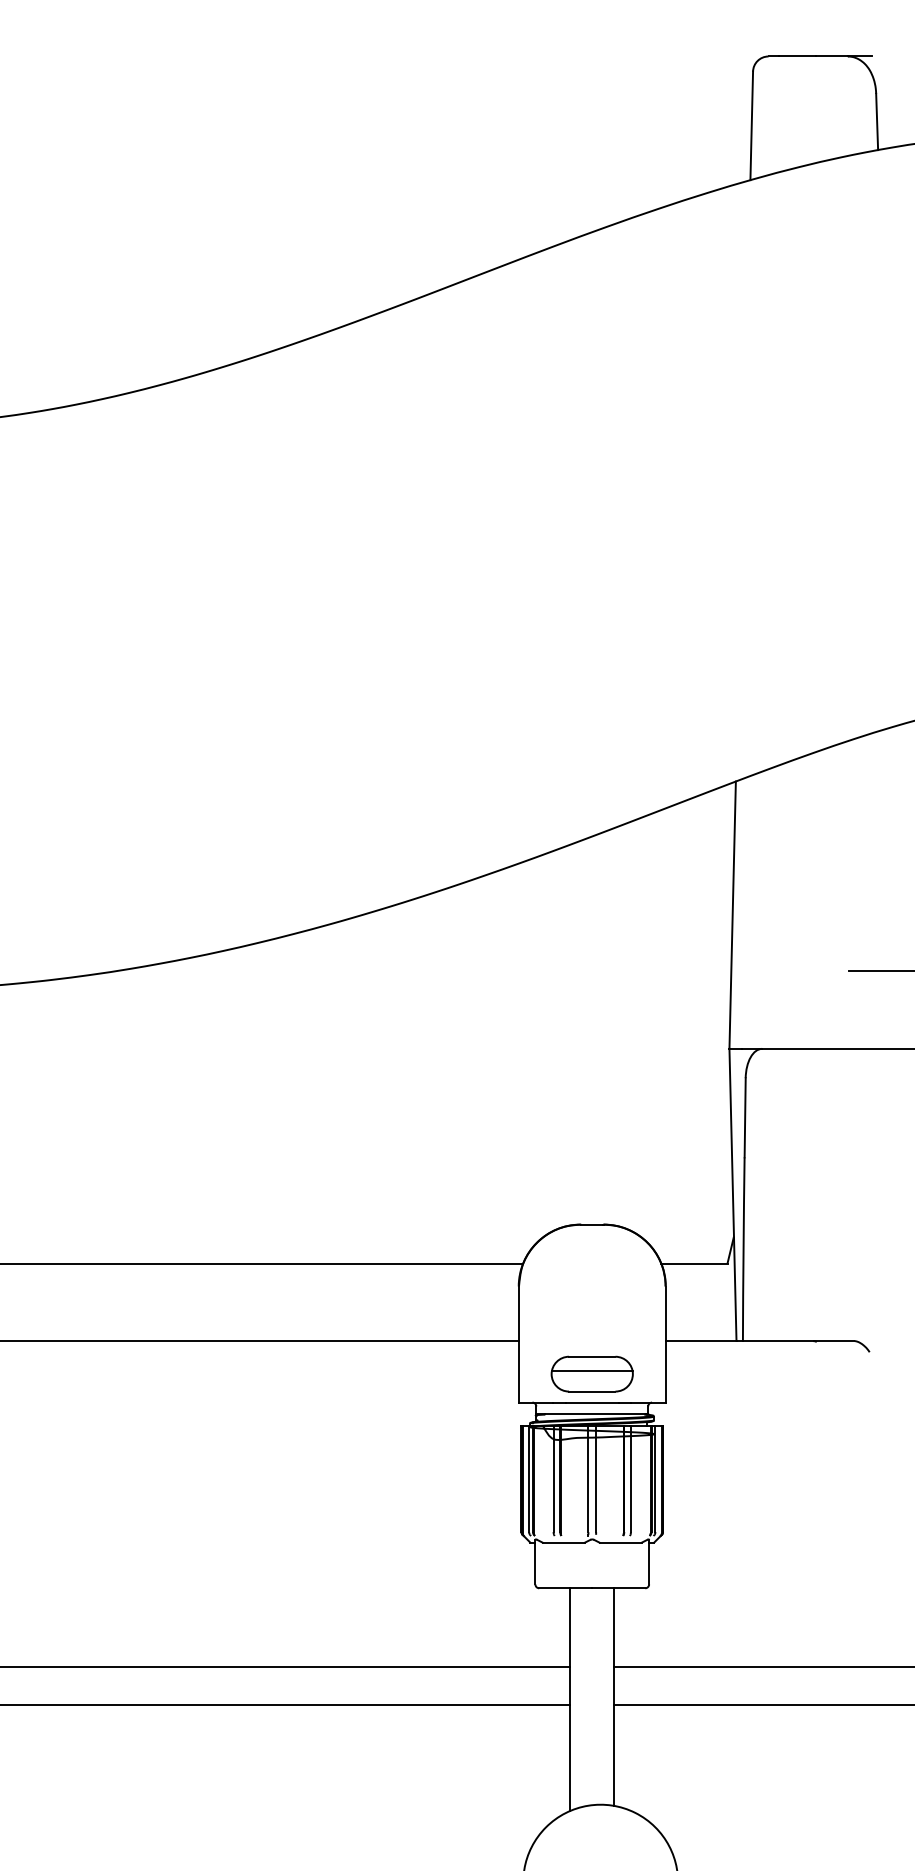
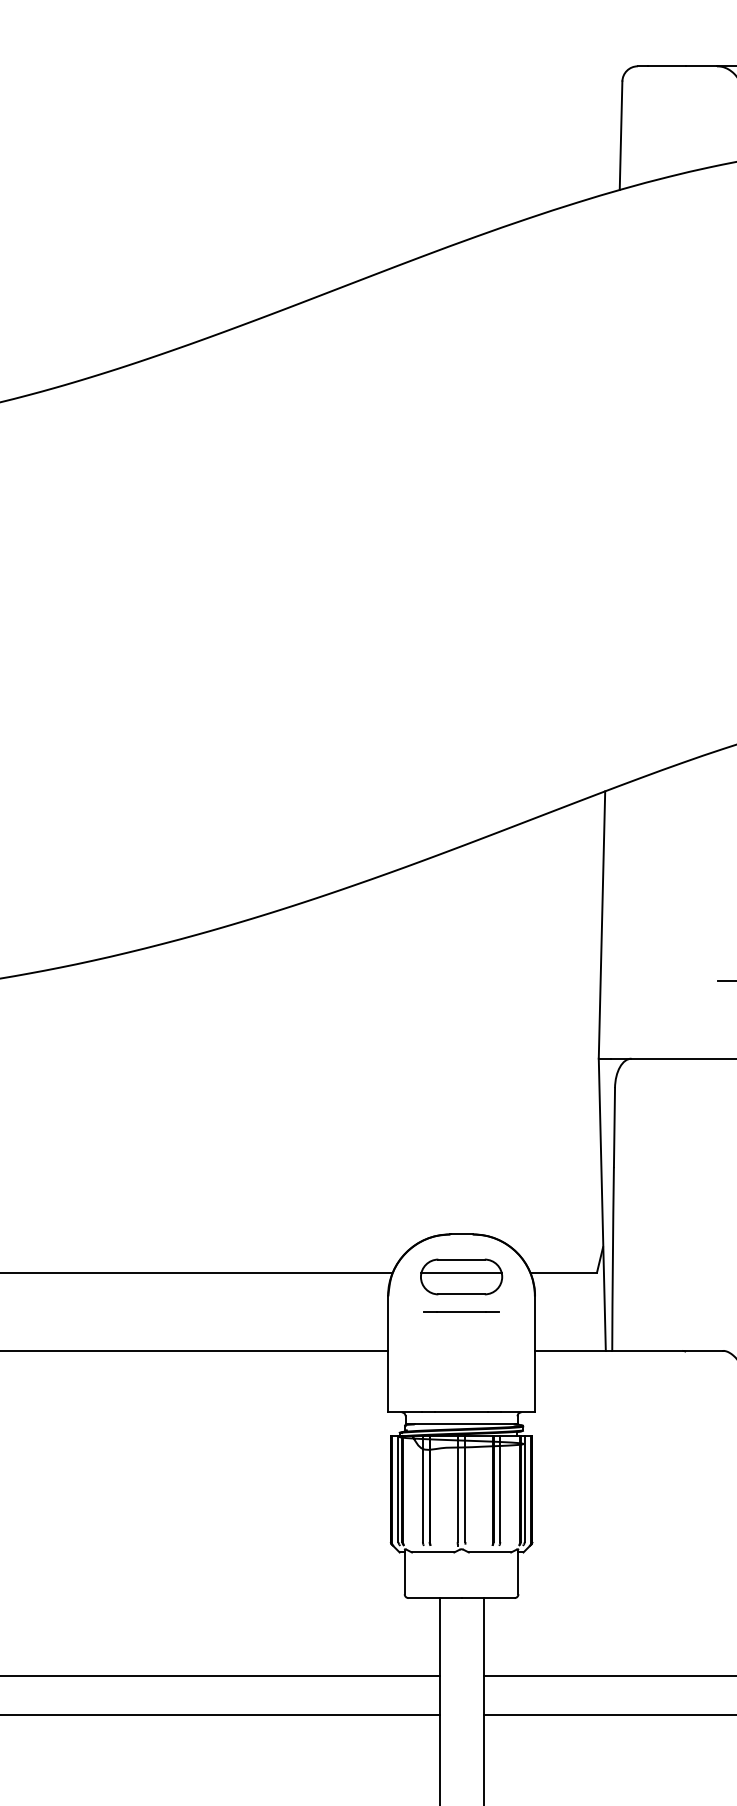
line: (592, 1301) -> (461, 1311), added
part: (591, 1373) -> (460, 1276), moved

